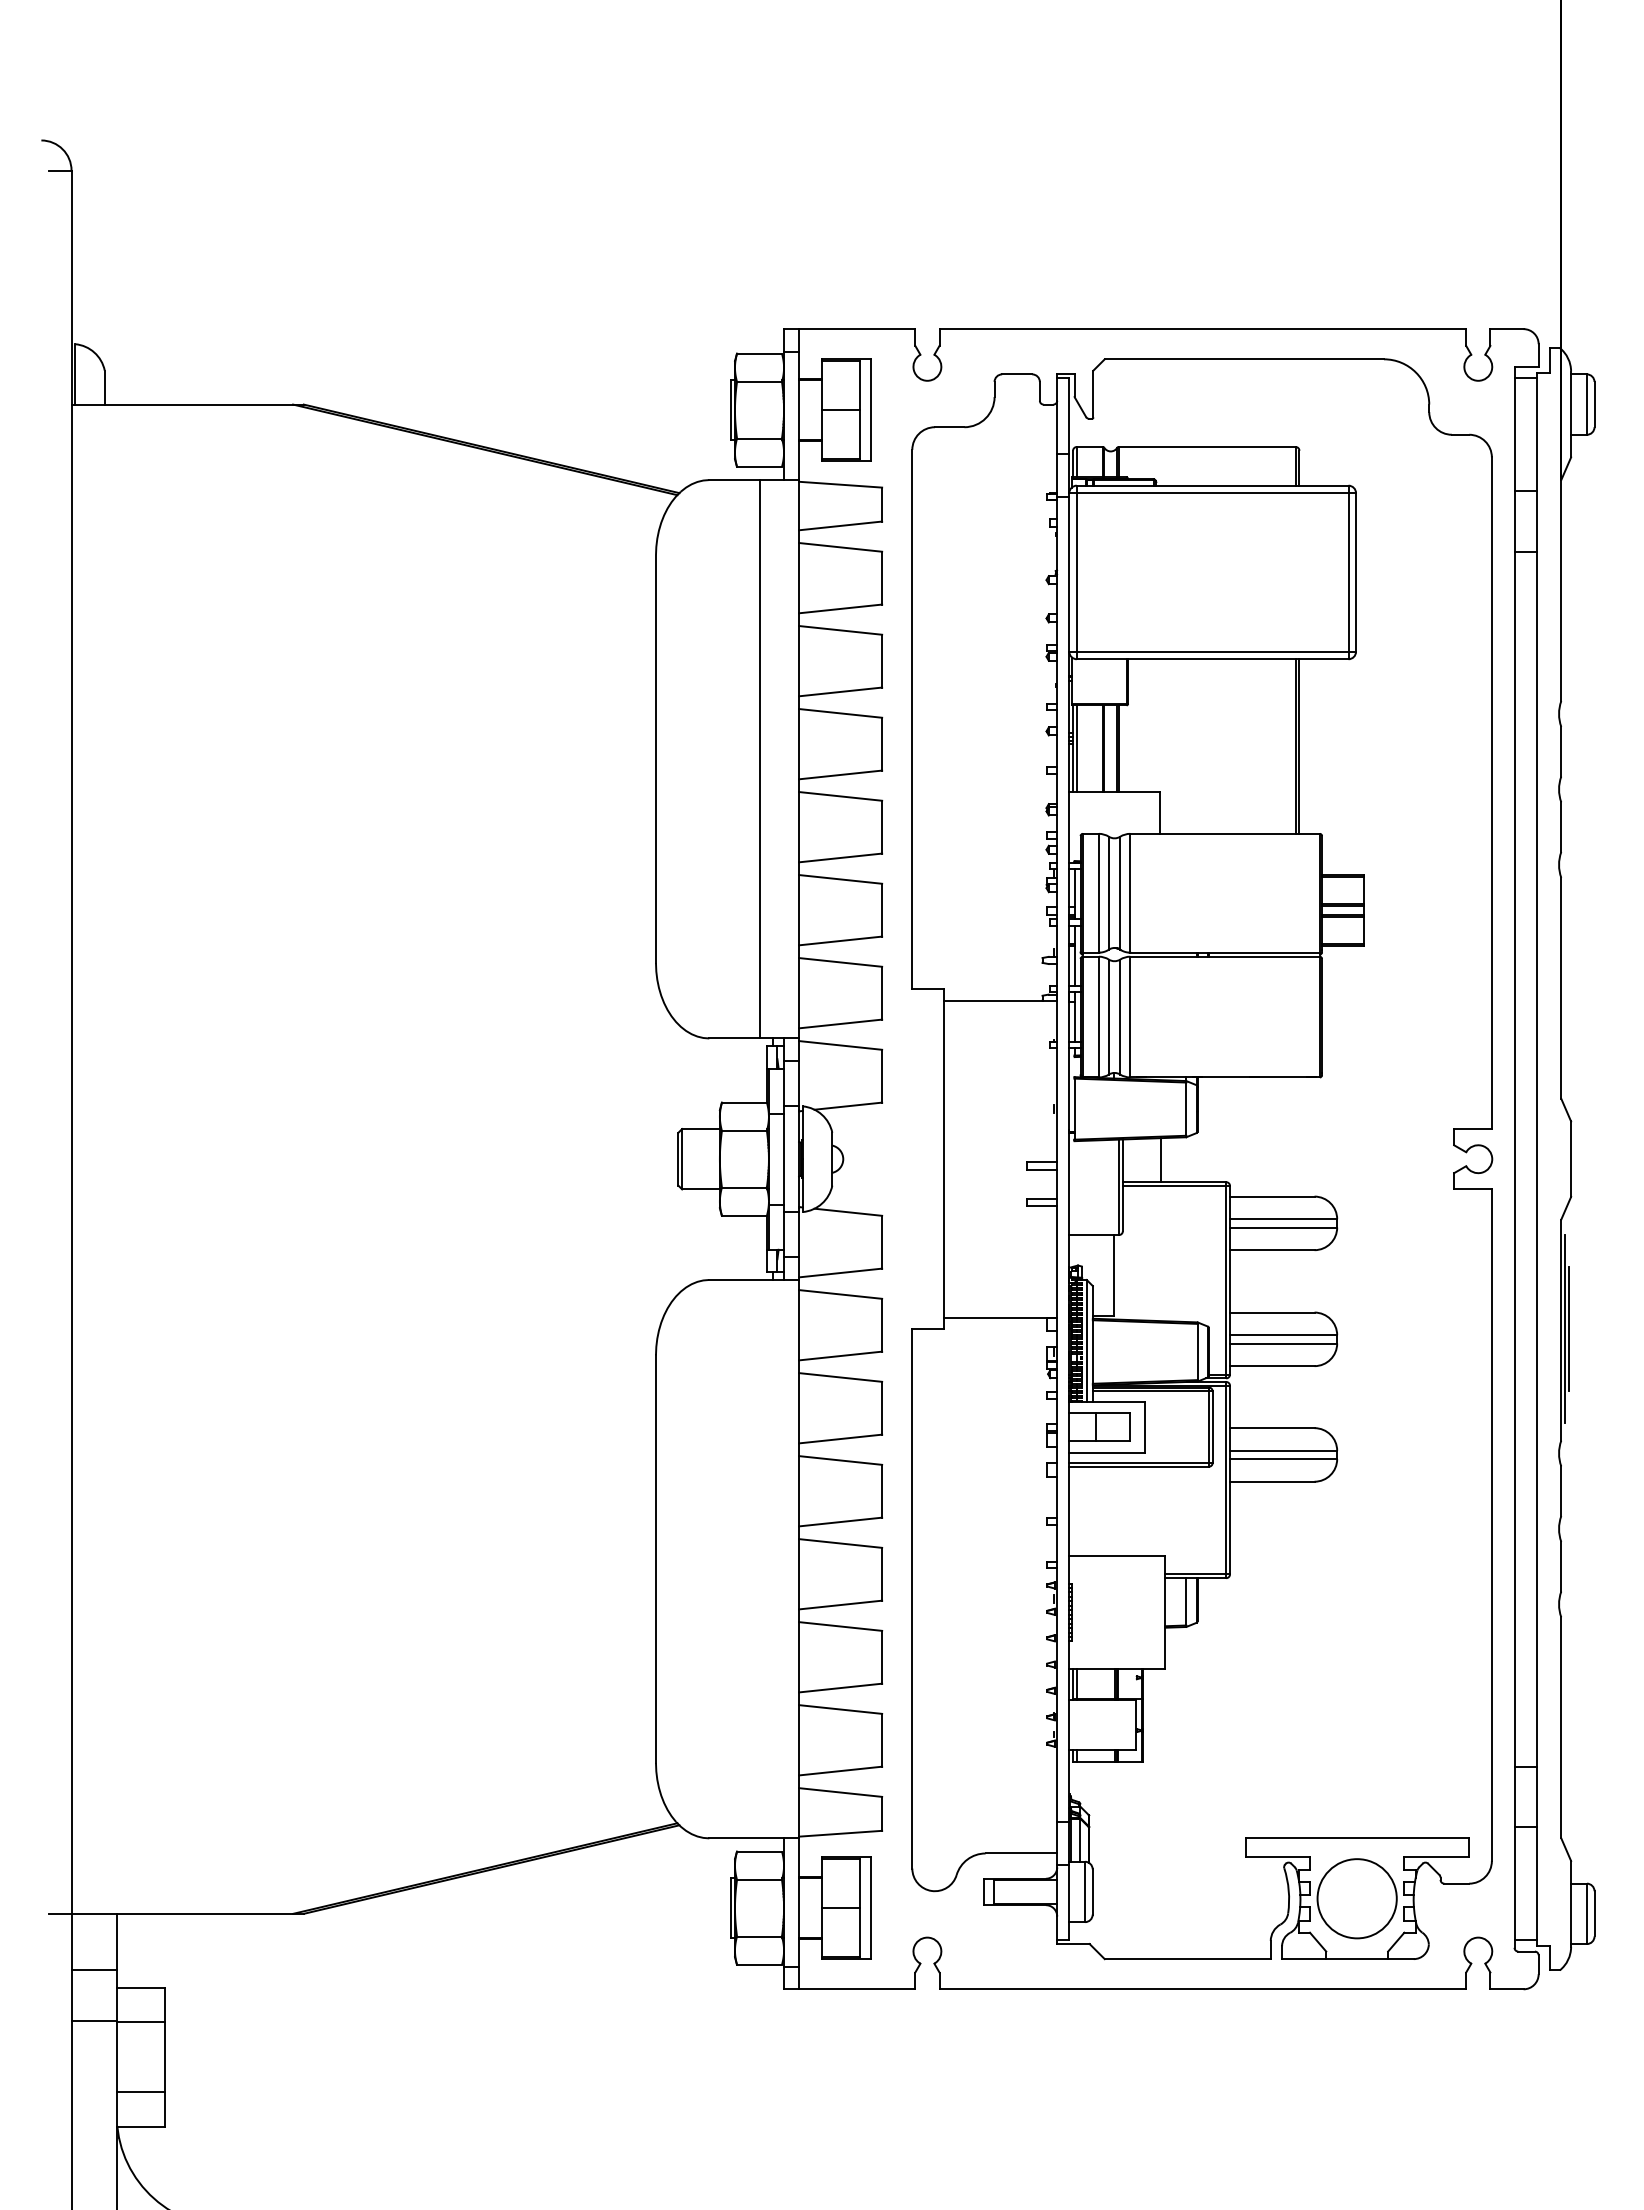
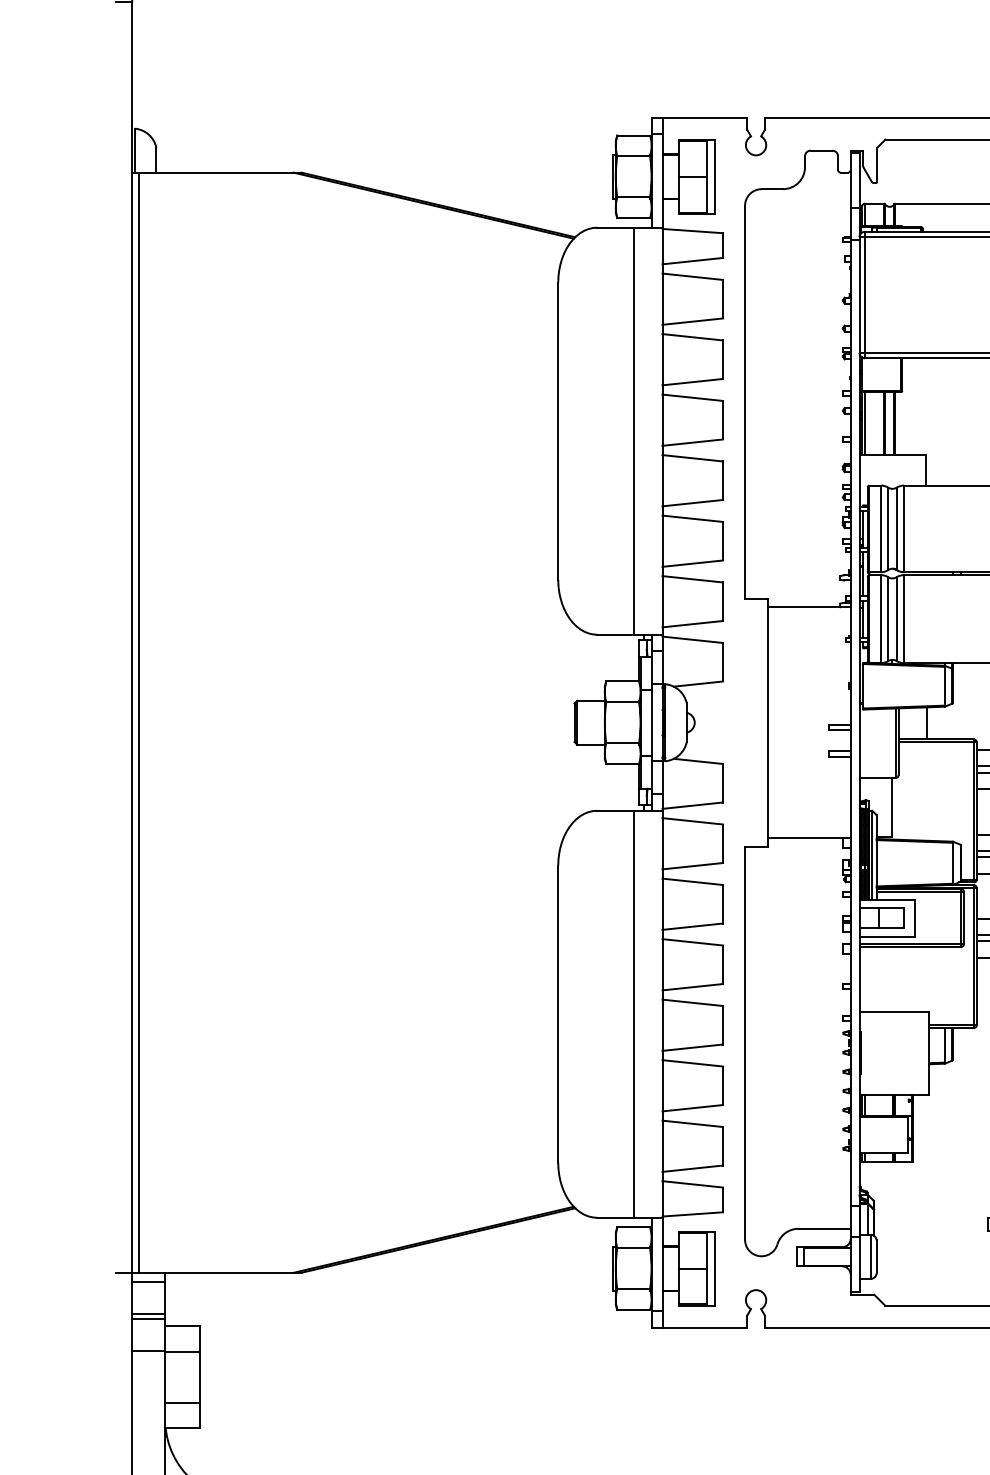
line: (80, 1158) -> (138, 722), added
line: (760, 1558) -> (634, 1013), added
line: (93, 1926) -> (148, 1282), added
line: (93, 1976) -> (148, 1318), added

